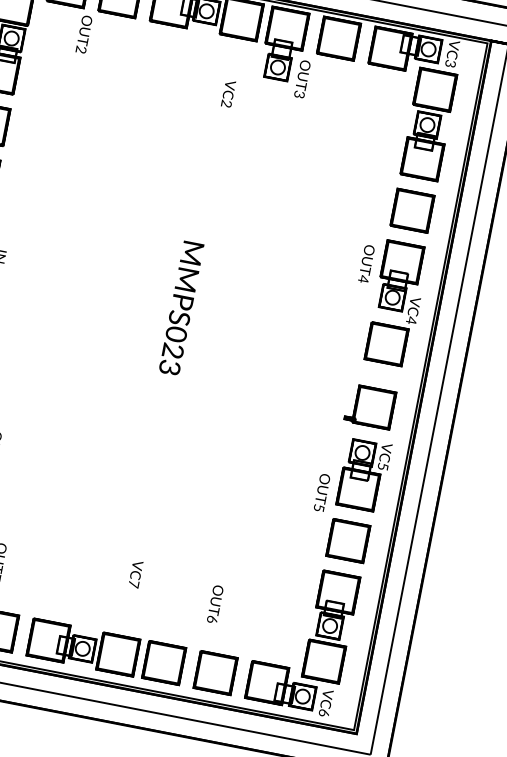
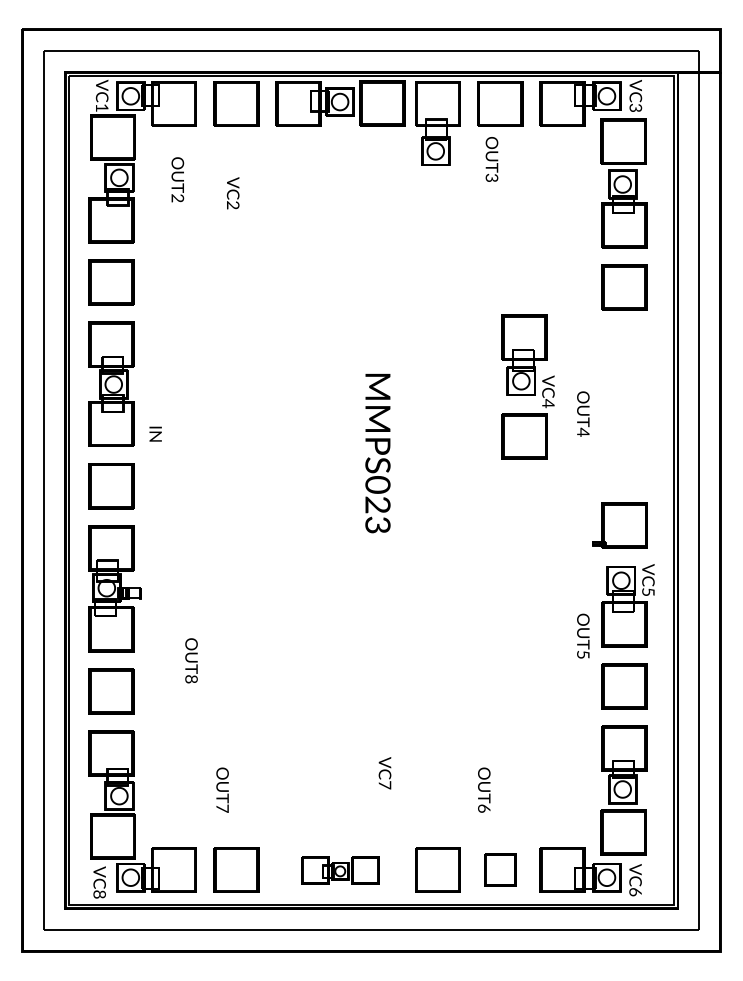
text: (83, 34) -> (177, 179), moved
text: (302, 79) -> (491, 159), moved
text: (227, 94) -> (232, 193), moved
text: (366, 263) -> (583, 413), moved
part: (396, 303) -> (527, 386), moved
part: (83, 647) -> (340, 870), size x0.6
part: (215, 672) -> (500, 869), size x0.7

